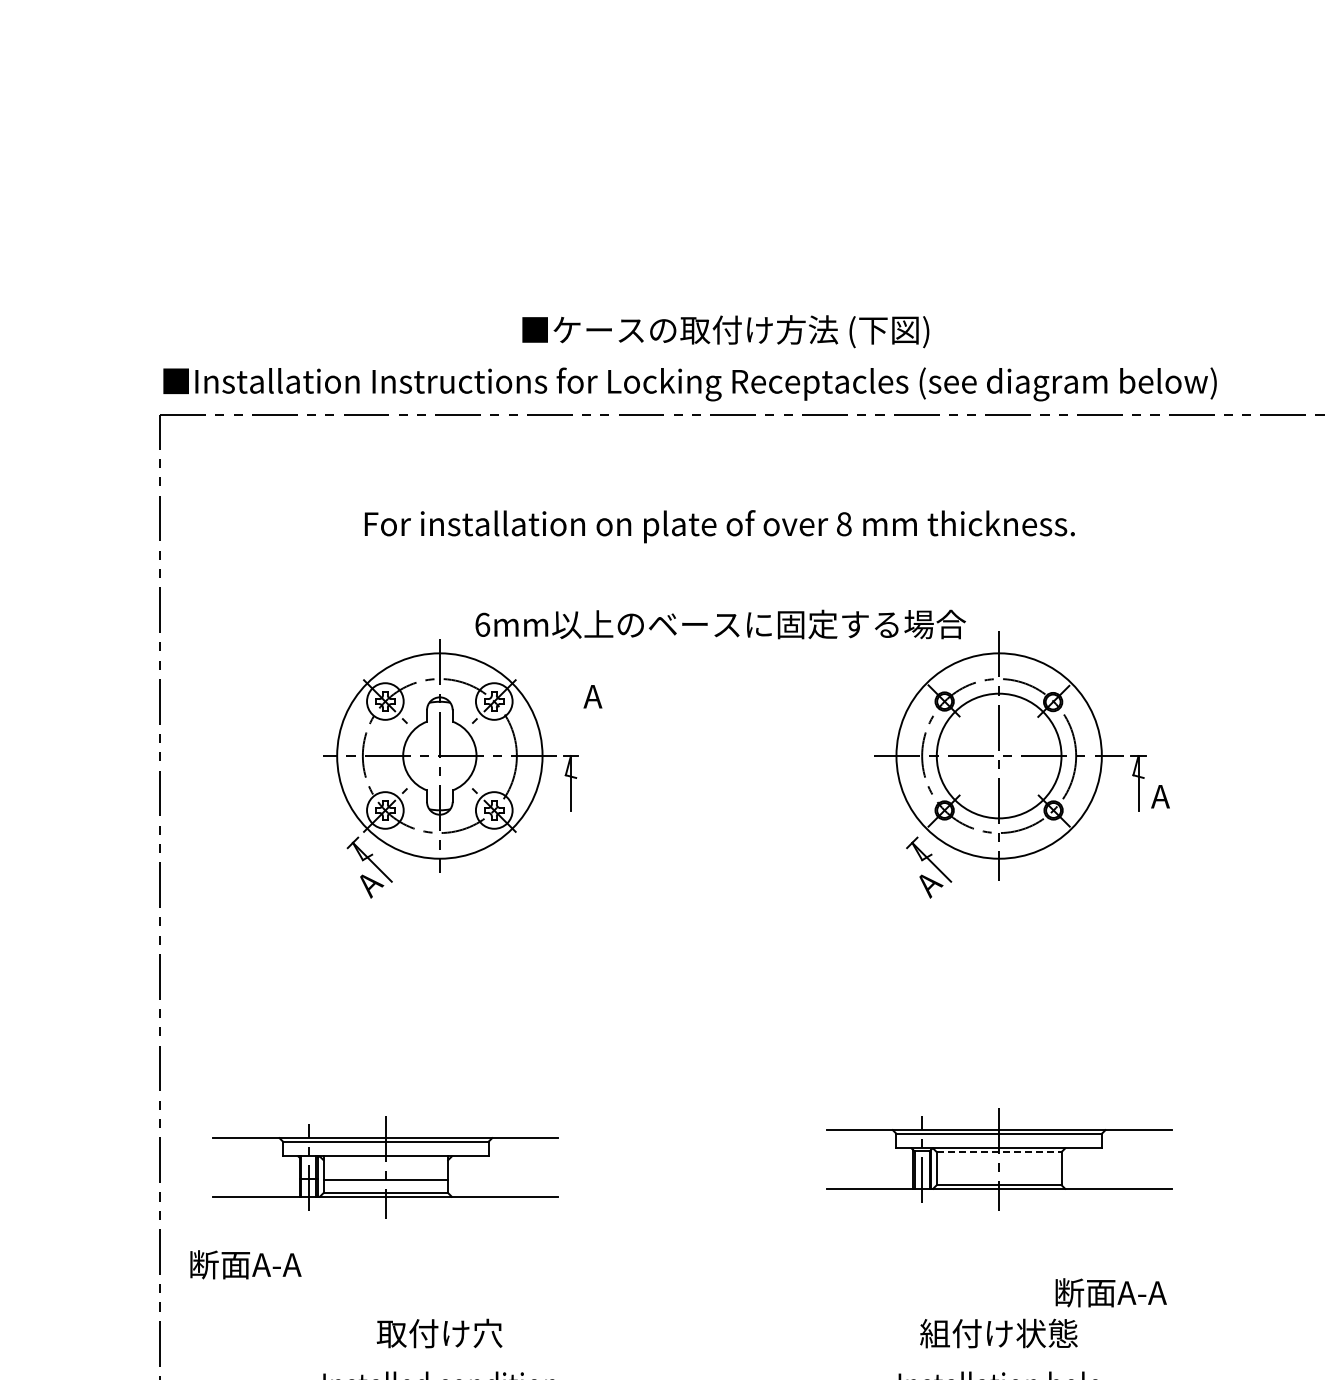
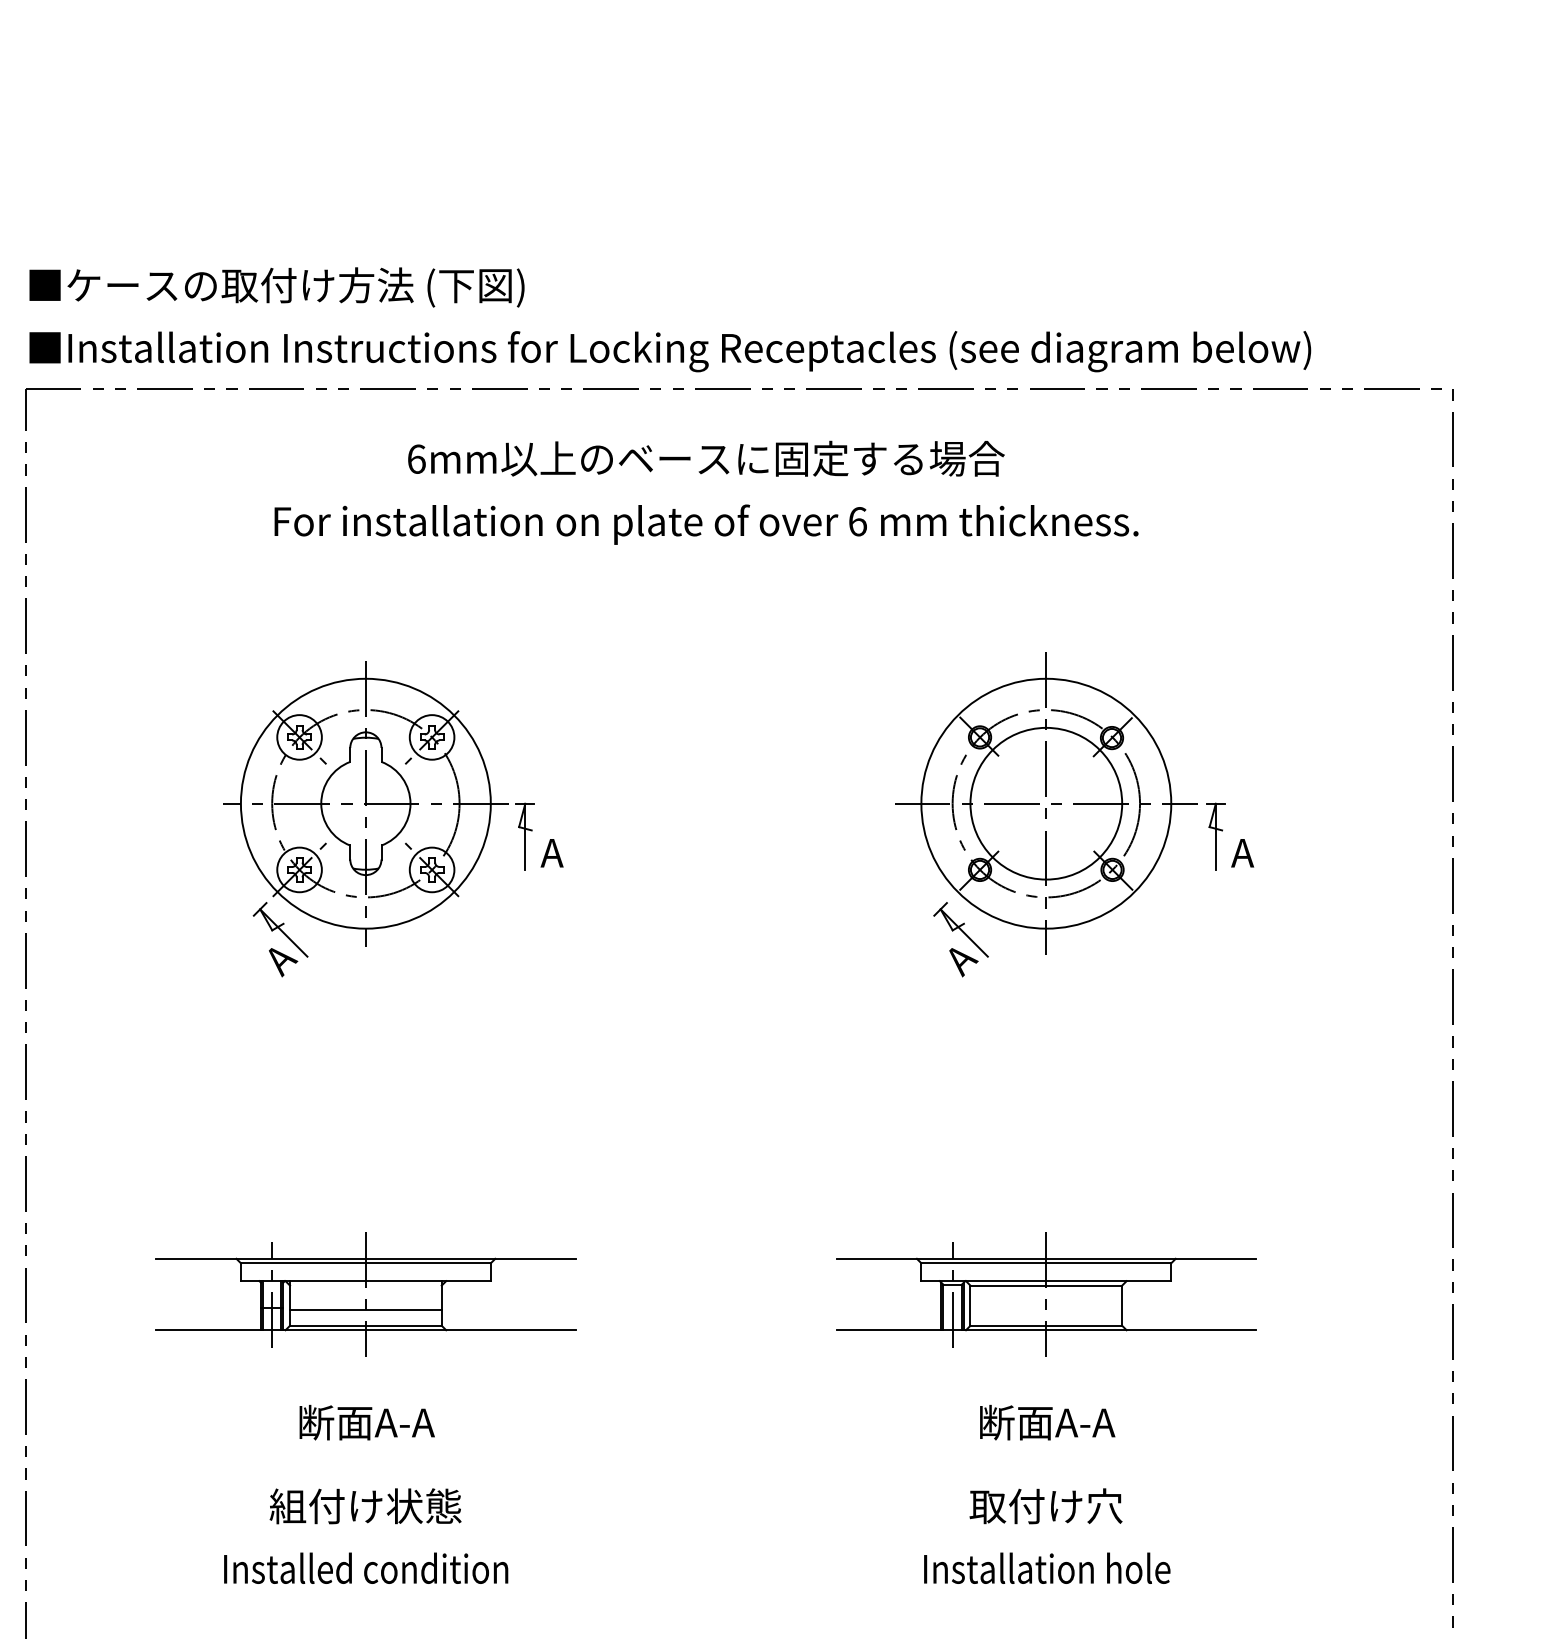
text: (725, 331) -> (276, 287), moved
text: (844, 524) -> (858, 522), 8 -> 6
text: (720, 624) -> (706, 458), moved
text: (592, 696) -> (551, 852), moved
line: (999, 1152) -> (1046, 1286), dashed -> solid
part: (385, 1167) -> (365, 1294), moved
text: (245, 1264) -> (366, 1422), moved
text: (1110, 1292) -> (1046, 1422), moved
text: (439, 1333) -> (365, 1506), 取付け穴 -> 組付け状態
text: (998, 1333) -> (1045, 1506), 組付け状態 -> 取付け穴

